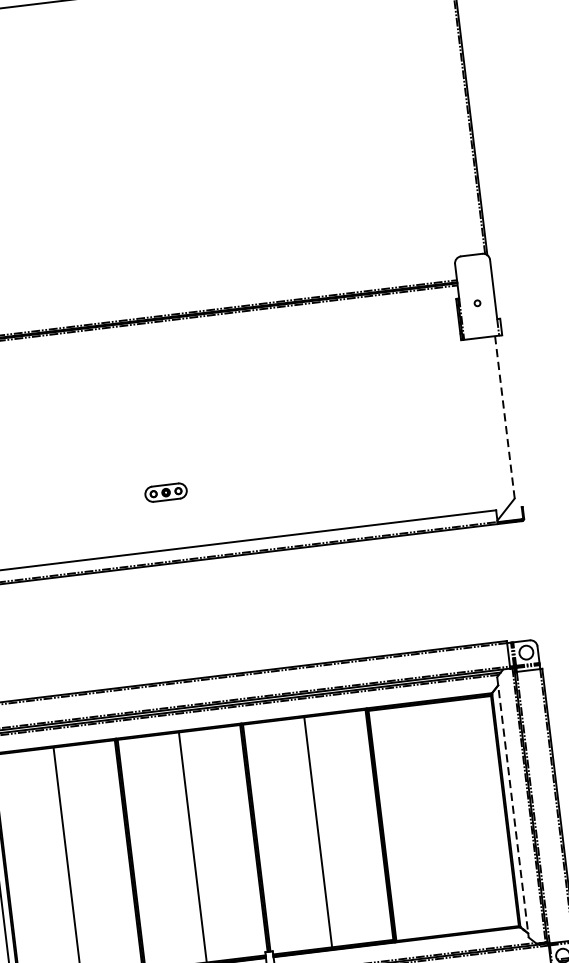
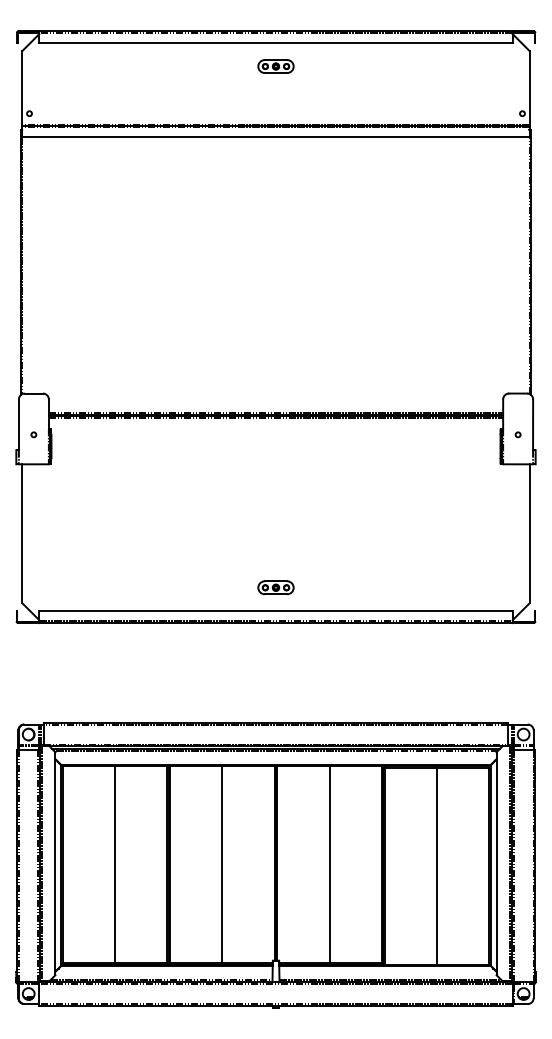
line: (504, 416) -> (529, 533), dashed -> solid
part: (165, 492) -> (275, 587), moved
line: (513, 808) -> (496, 864), dashed -> solid
line: (443, 817) -> (436, 865), added

